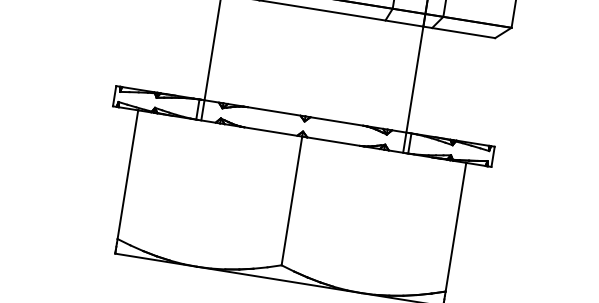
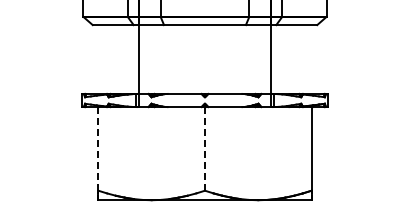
line: (128, 174) -> (98, 148), solid -> dashed
line: (291, 200) -> (204, 148), solid -> dashed

